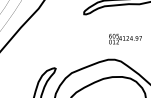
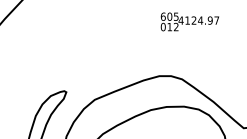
text: (125, 39) -> (189, 22), moved

